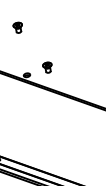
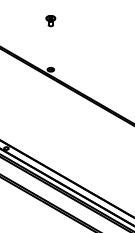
part: (47, 68) -> (72, 66), removed

